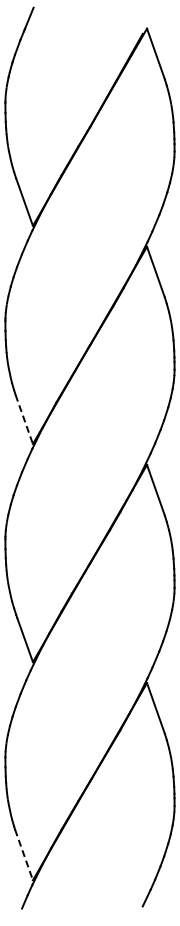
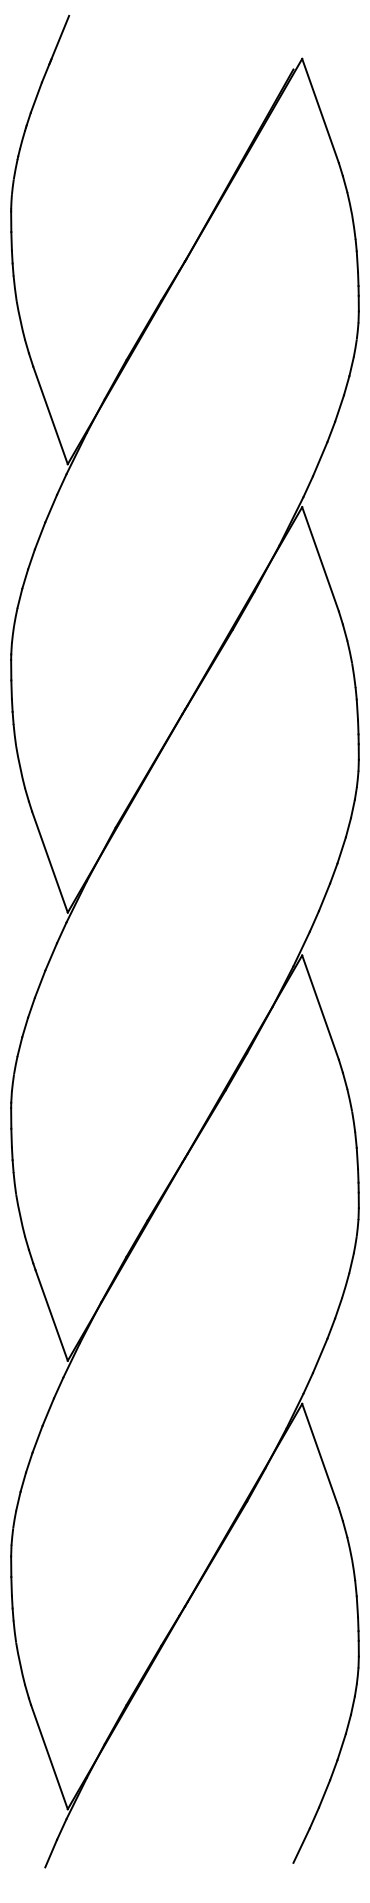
line: (24, 419) -> (50, 862), dashed -> solid
line: (24, 854) -> (50, 1756), dashed -> solid

